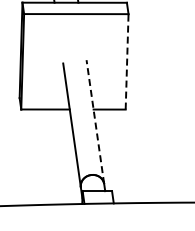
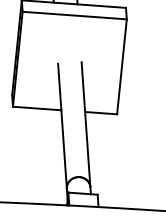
line: (127, 61) -> (122, 66), dashed -> solid
line: (95, 122) -> (86, 125), dashed -> solid

